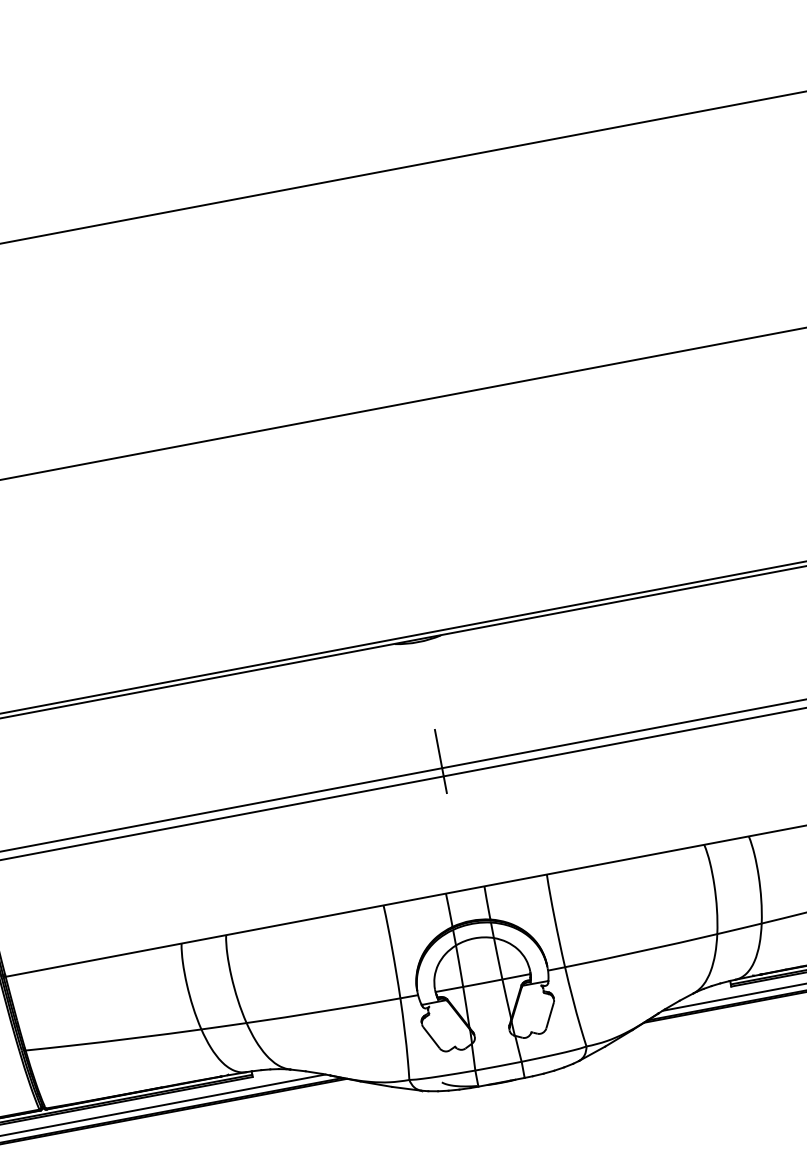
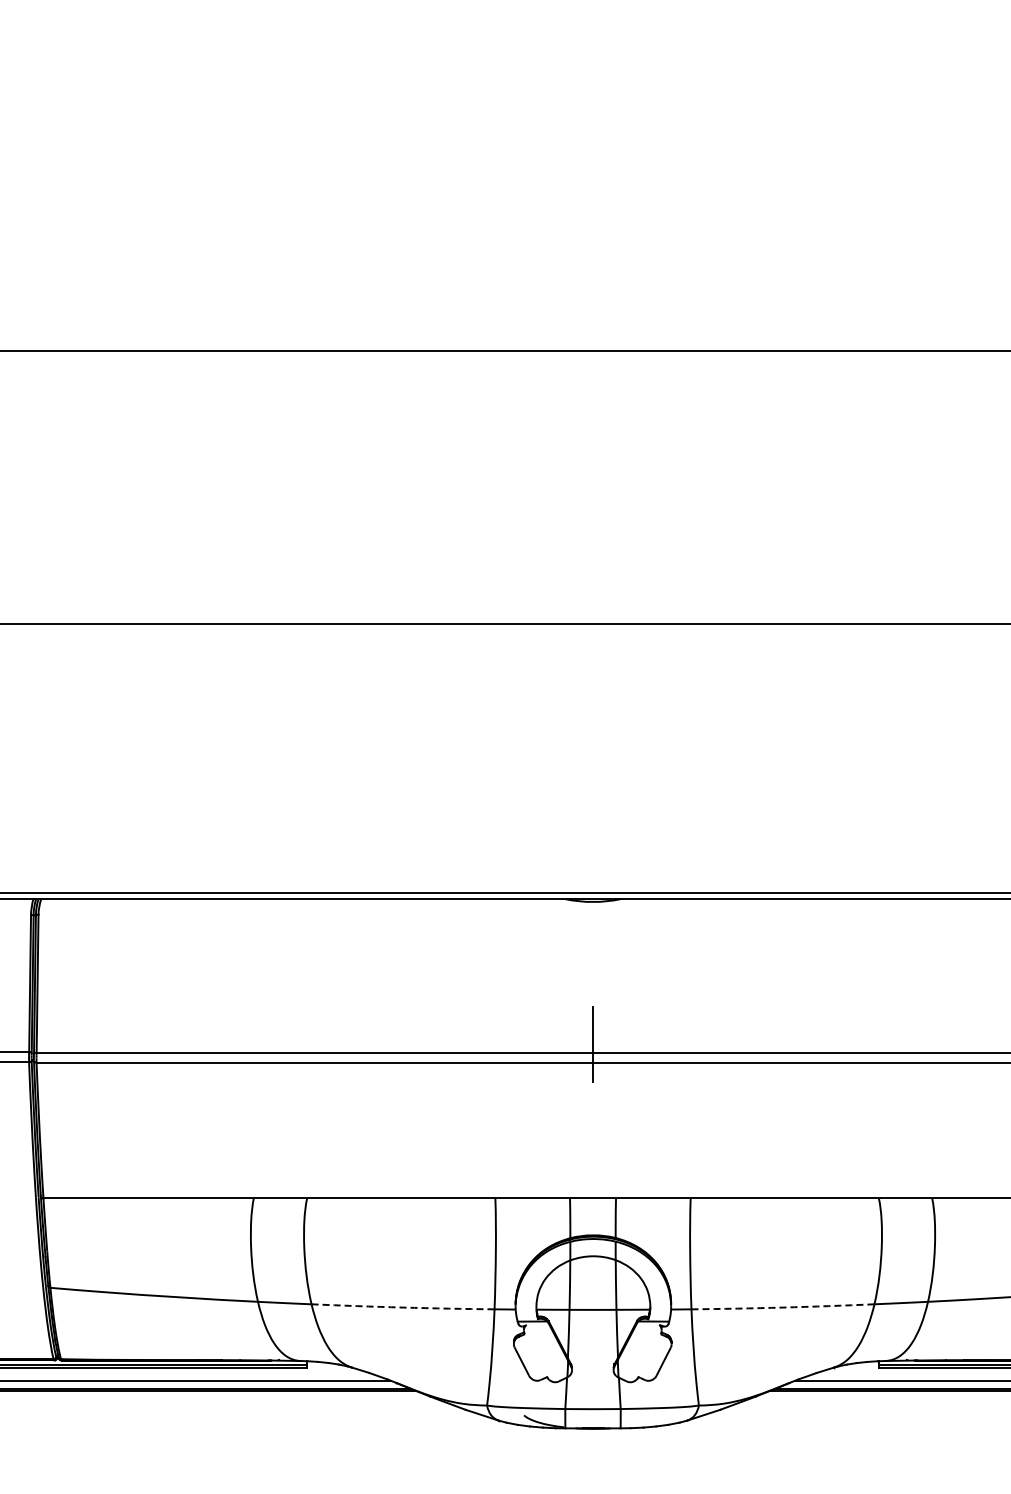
arc: (640, 951) -> (782, 1307), solid -> dashed
arc: (323, 1011) -> (403, 1307), solid -> dashed

